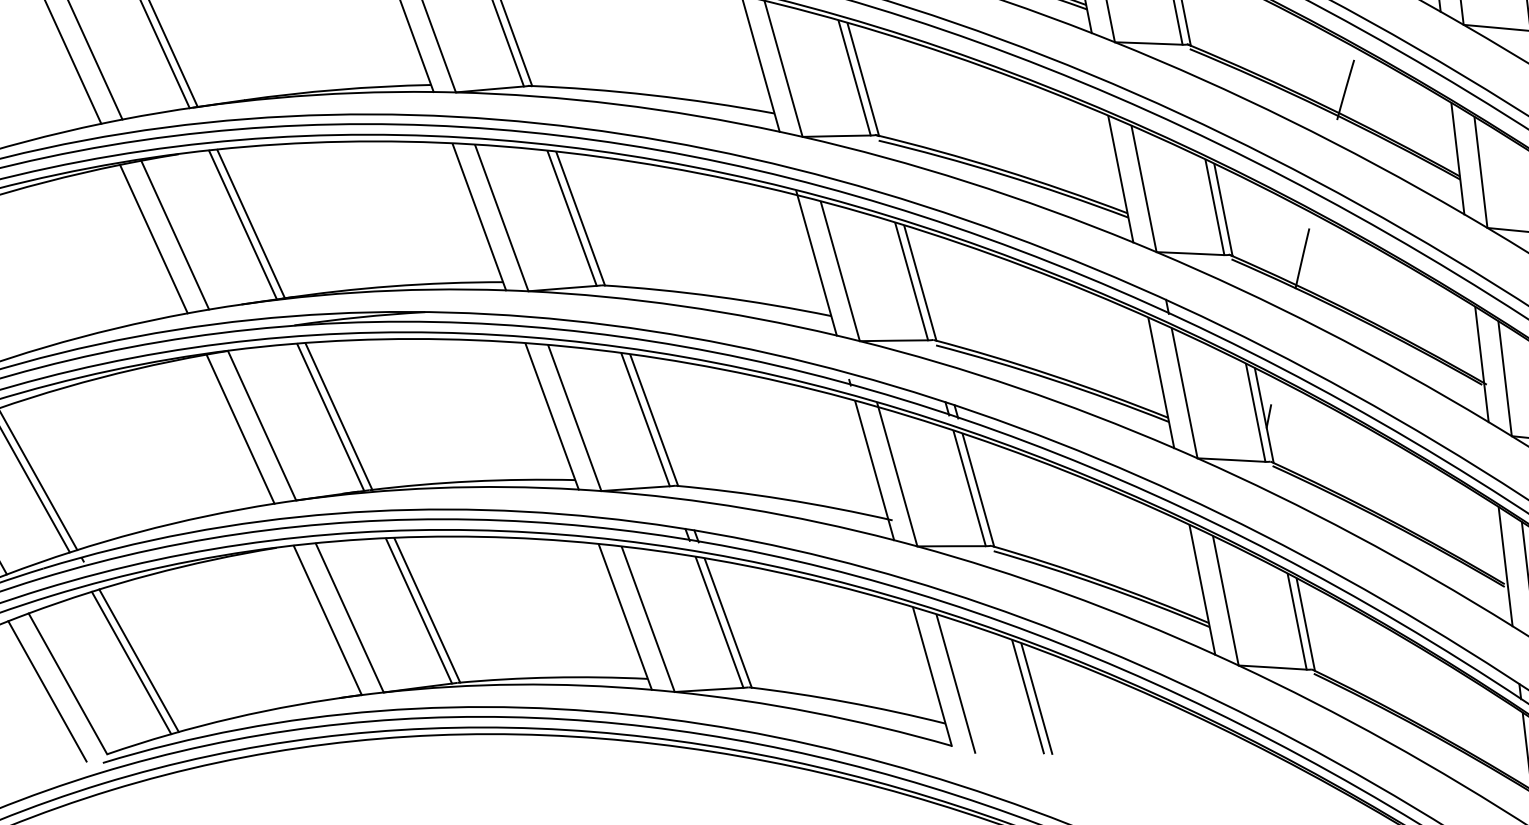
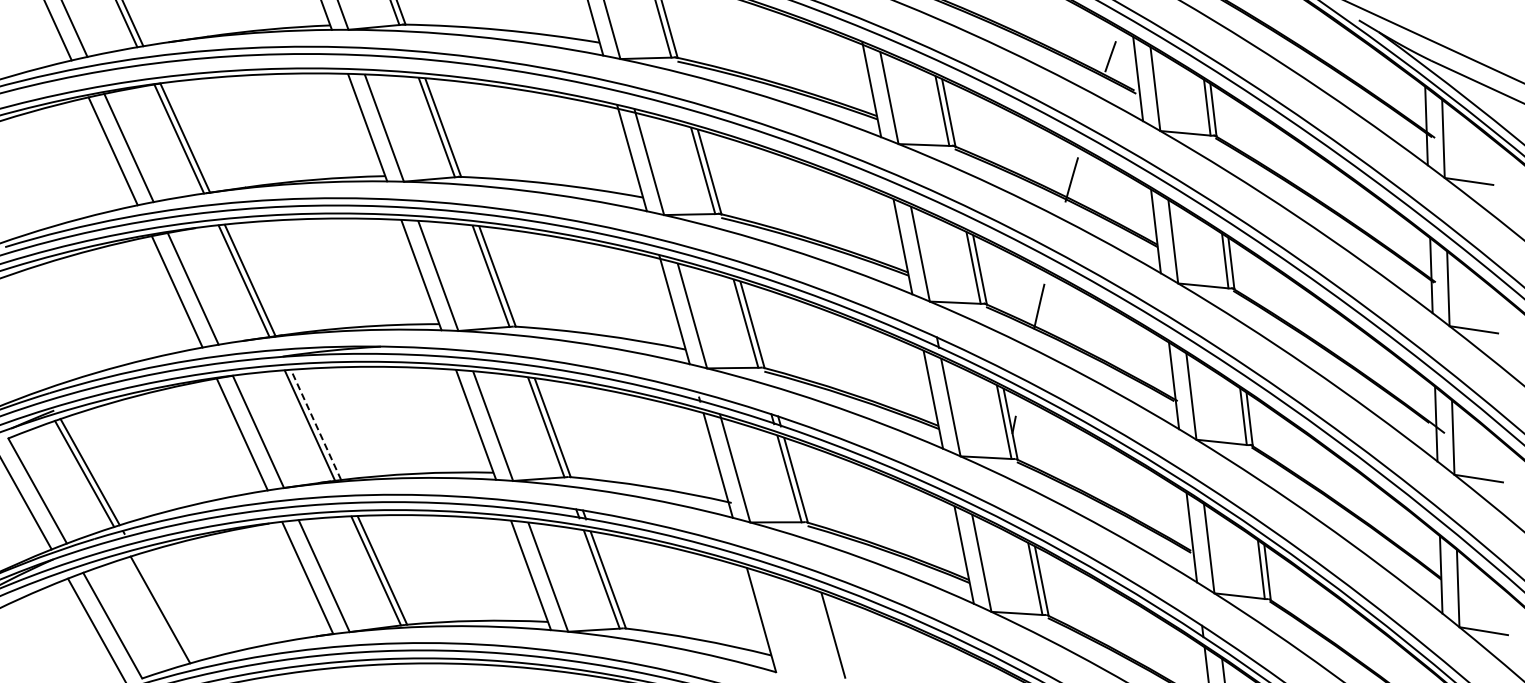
line: (338, 415) -> (315, 424), solid -> dashed
line: (138, 659) -> (165, 607), removed
line: (954, 683) -> (778, 625), removed
line: (1036, 698) -> (839, 636), removed

